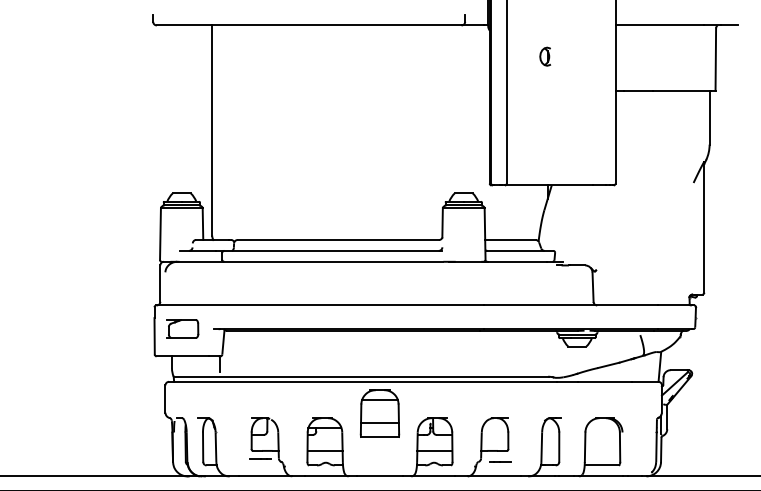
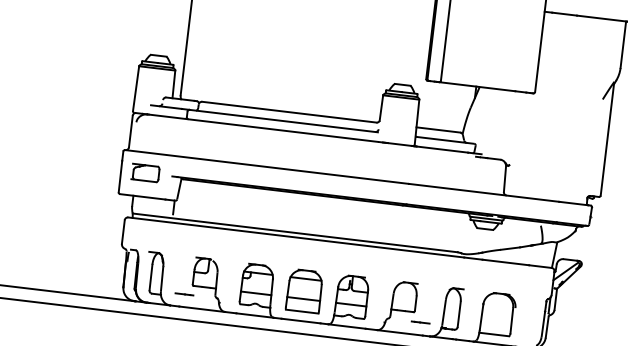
part: (379, 413) -> (304, 290), moved
line: (260, 458) -> (184, 294), moved
line: (500, 461) -> (420, 322), moved

